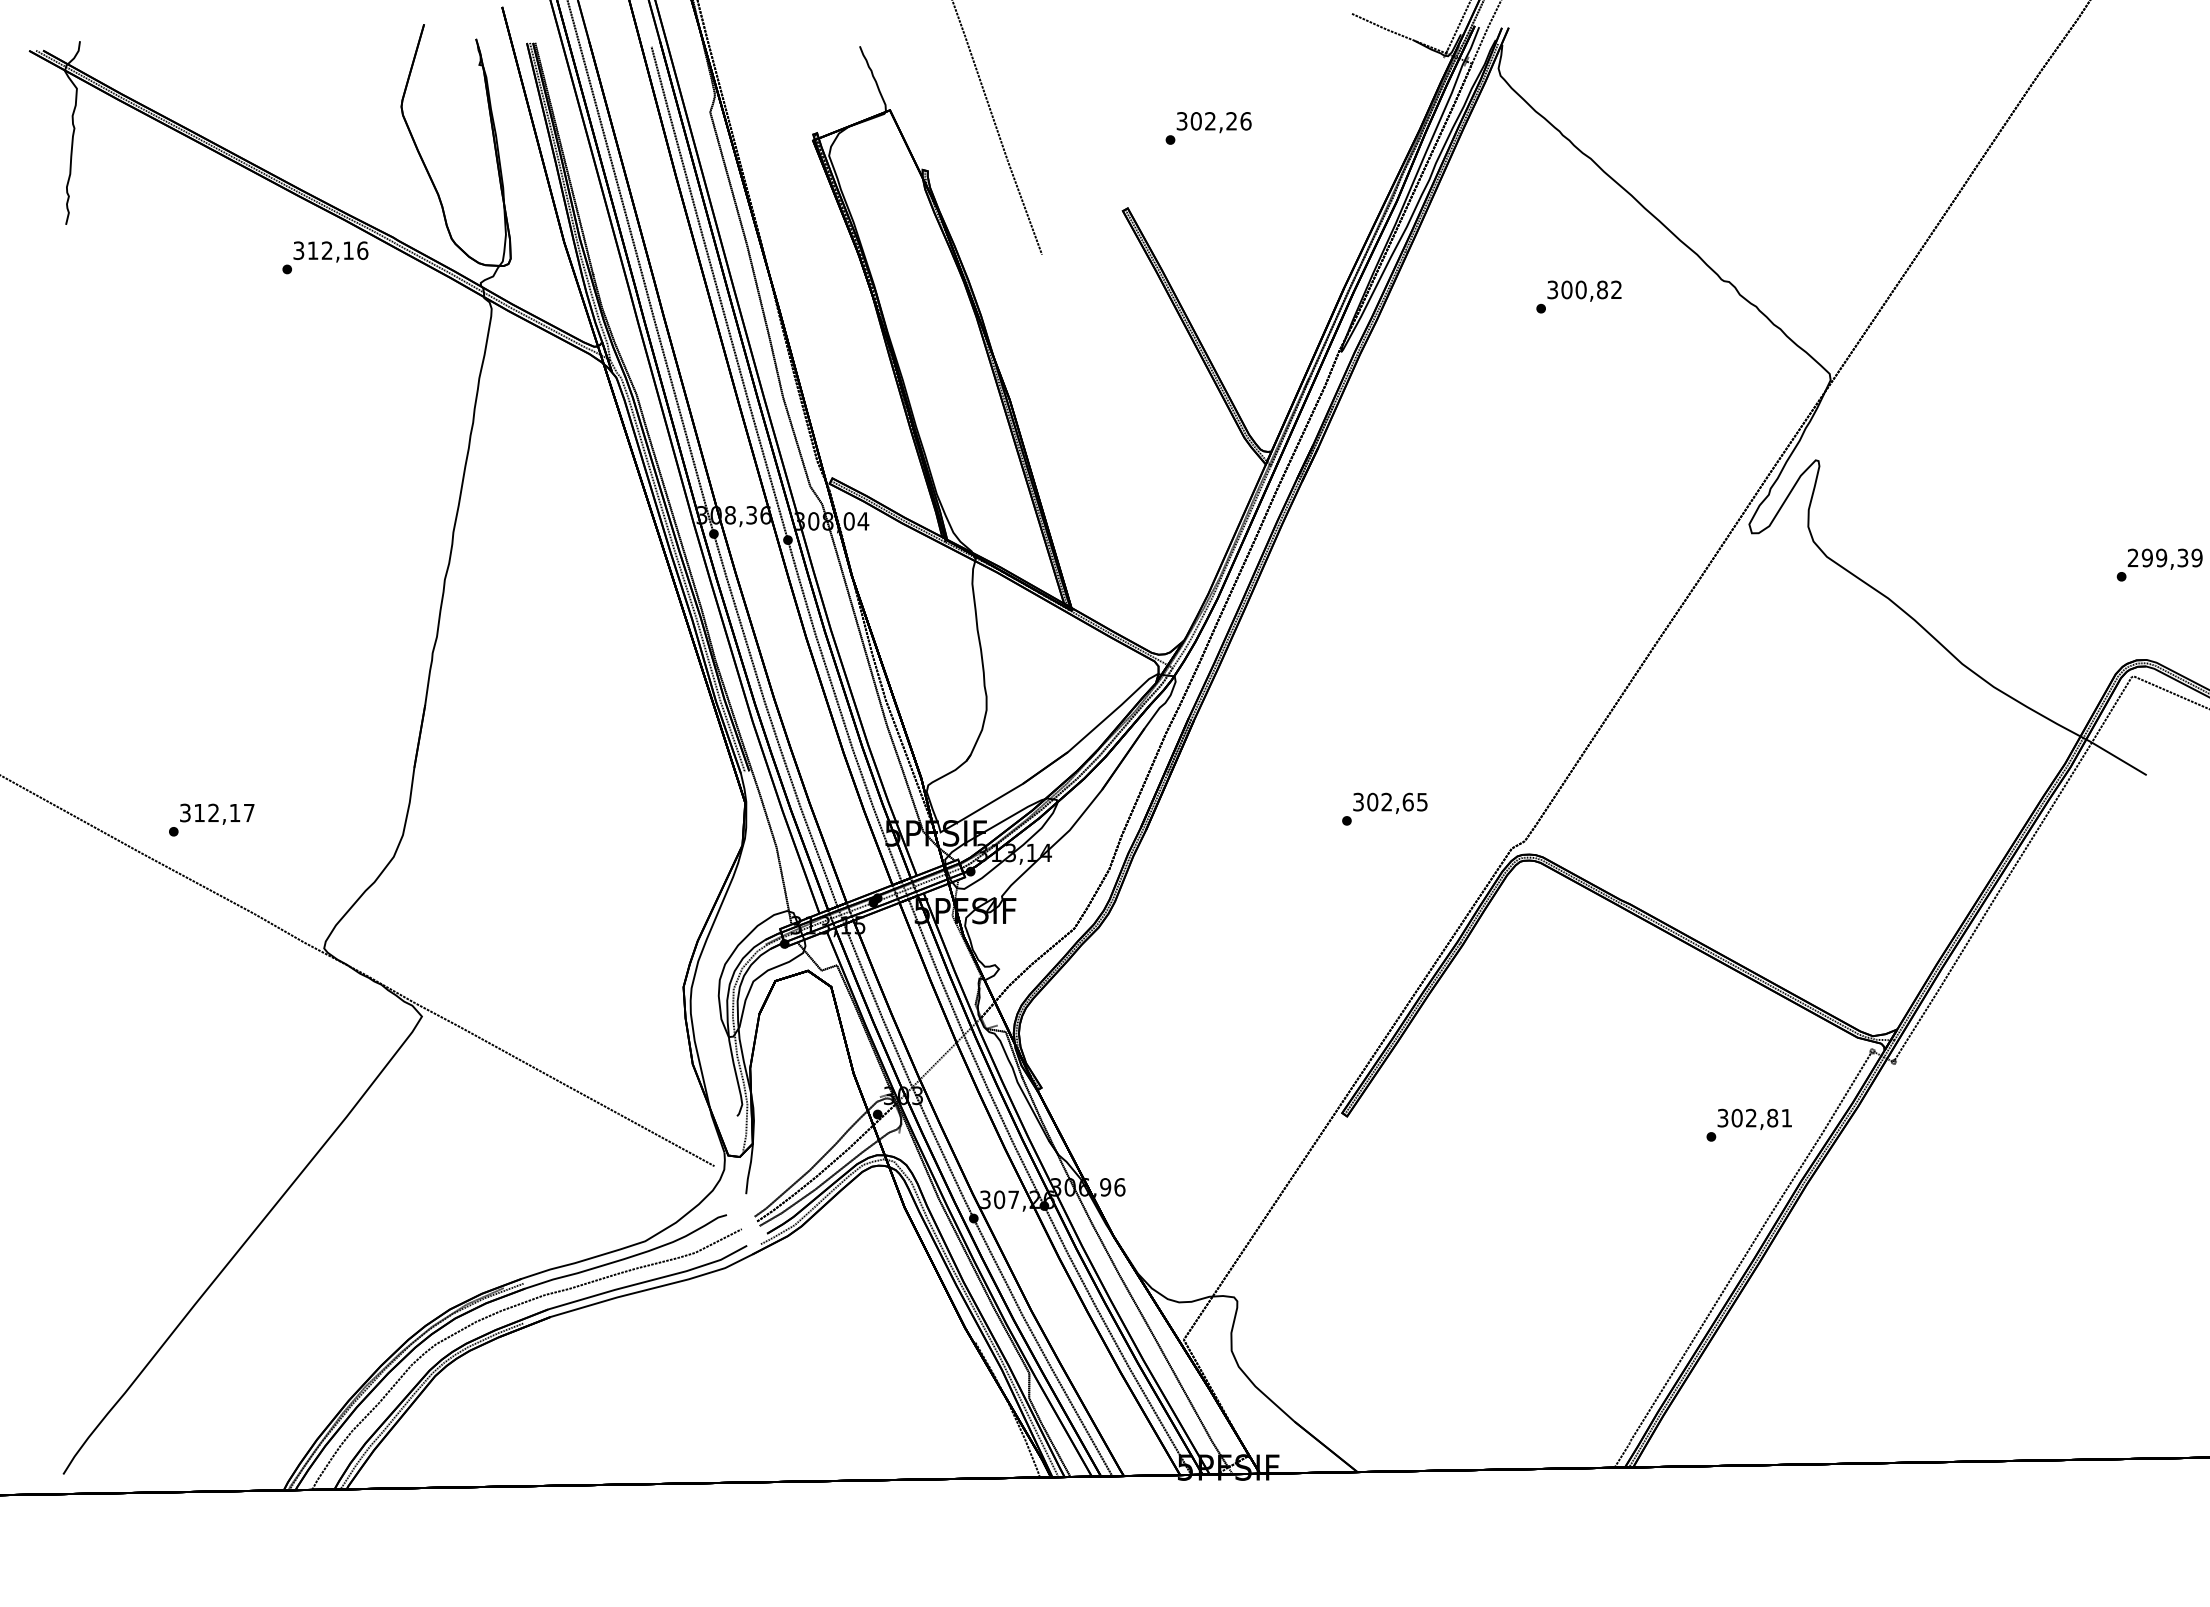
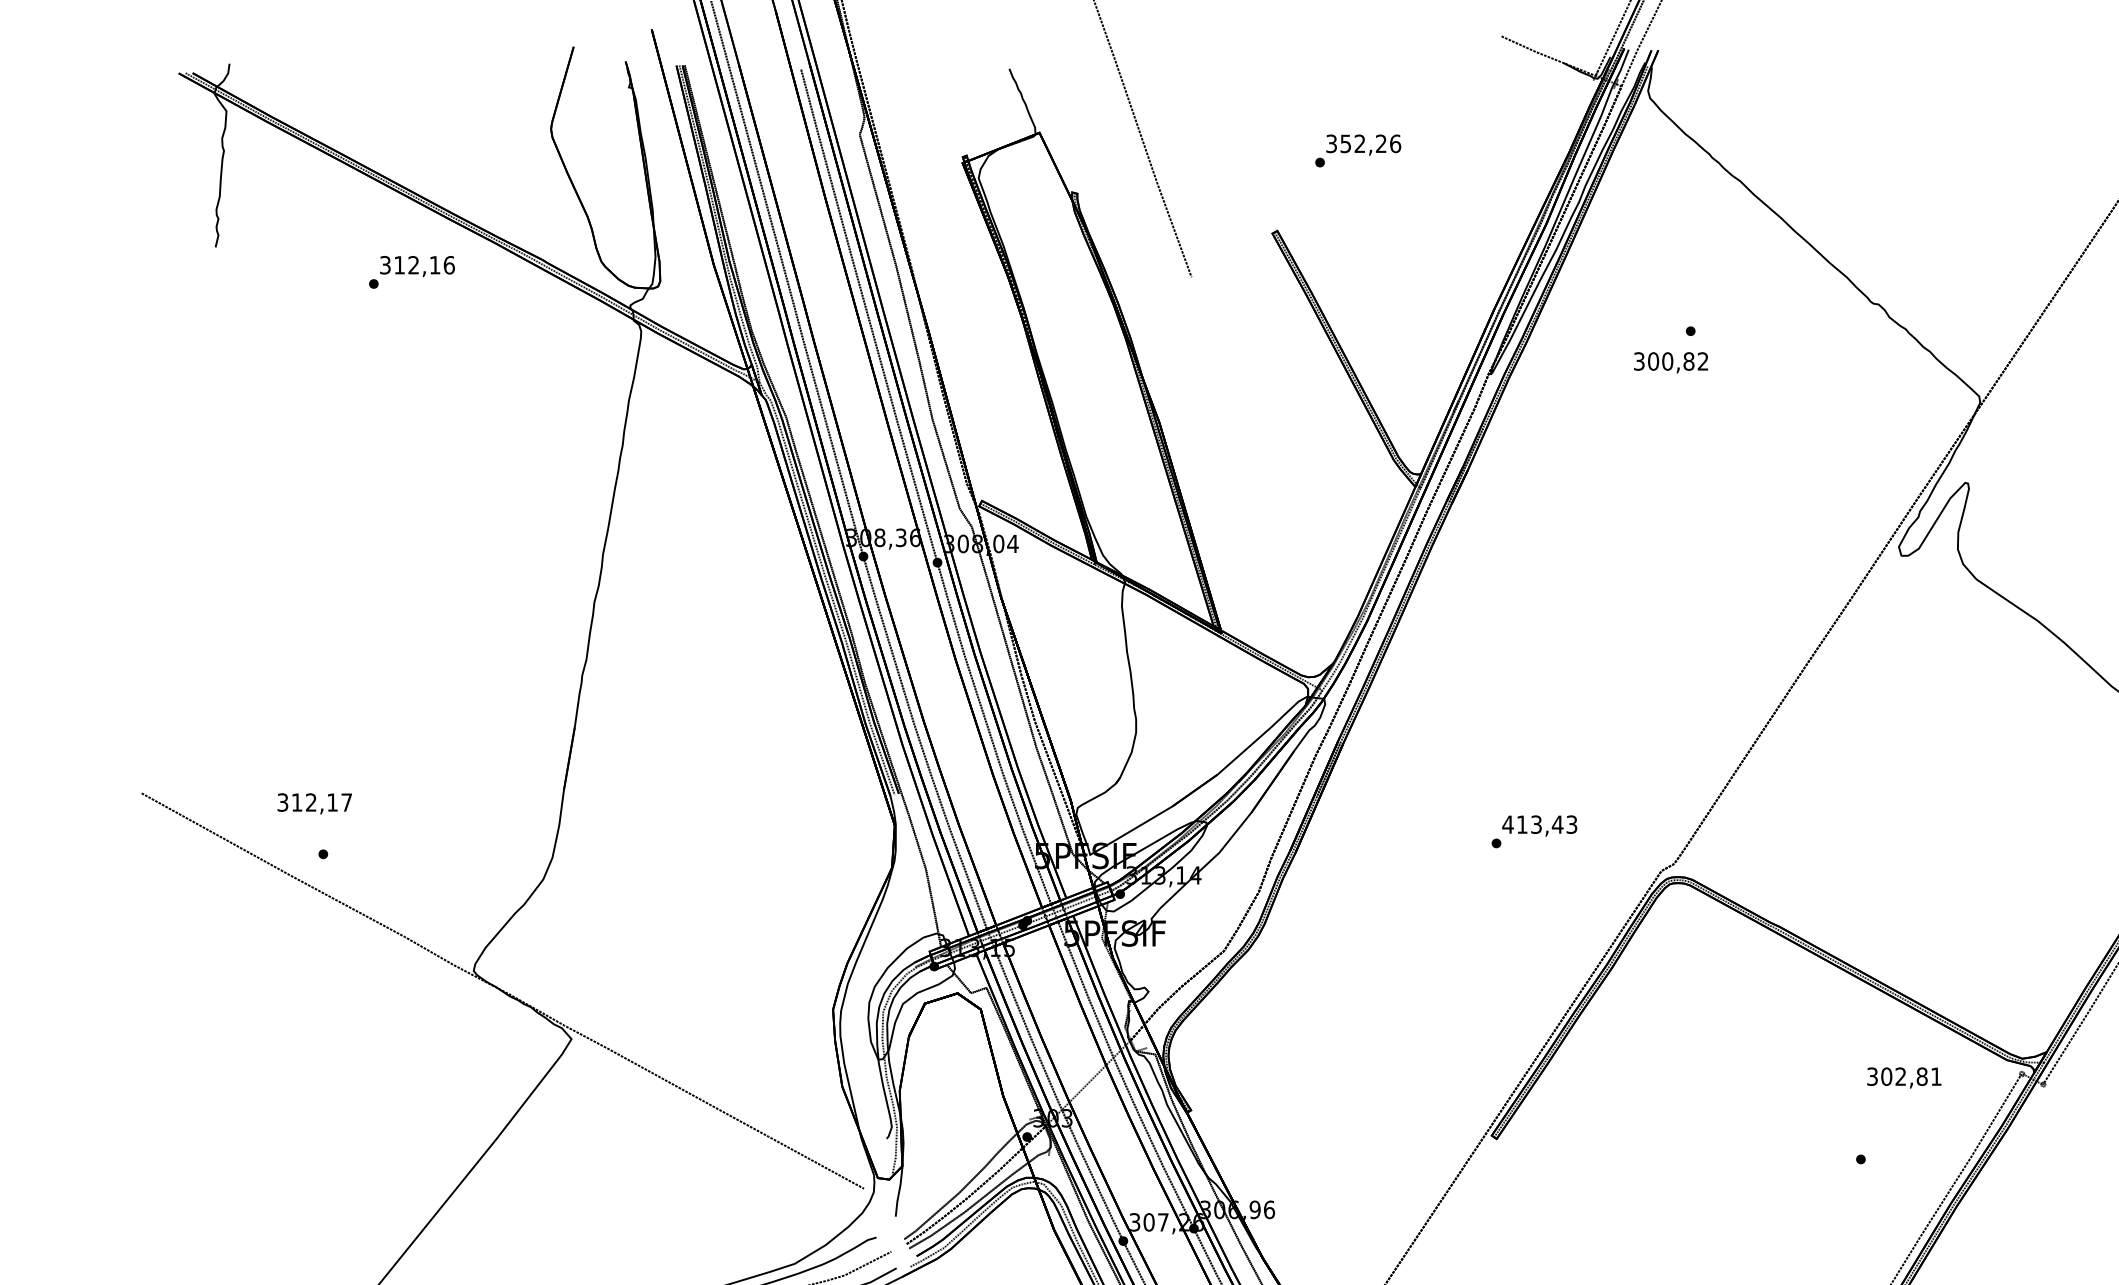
text: (1195, 121) -> (1345, 144), 302,26 -> 352,26
text: (325, 257) -> (412, 272), moved
text: (1584, 290) -> (1671, 362), moved
text: (1389, 801) -> (1539, 824), 302,65 -> 413,43
text: (217, 813) -> (315, 803), moved
text: (1754, 1118) -> (1904, 1077), moved

